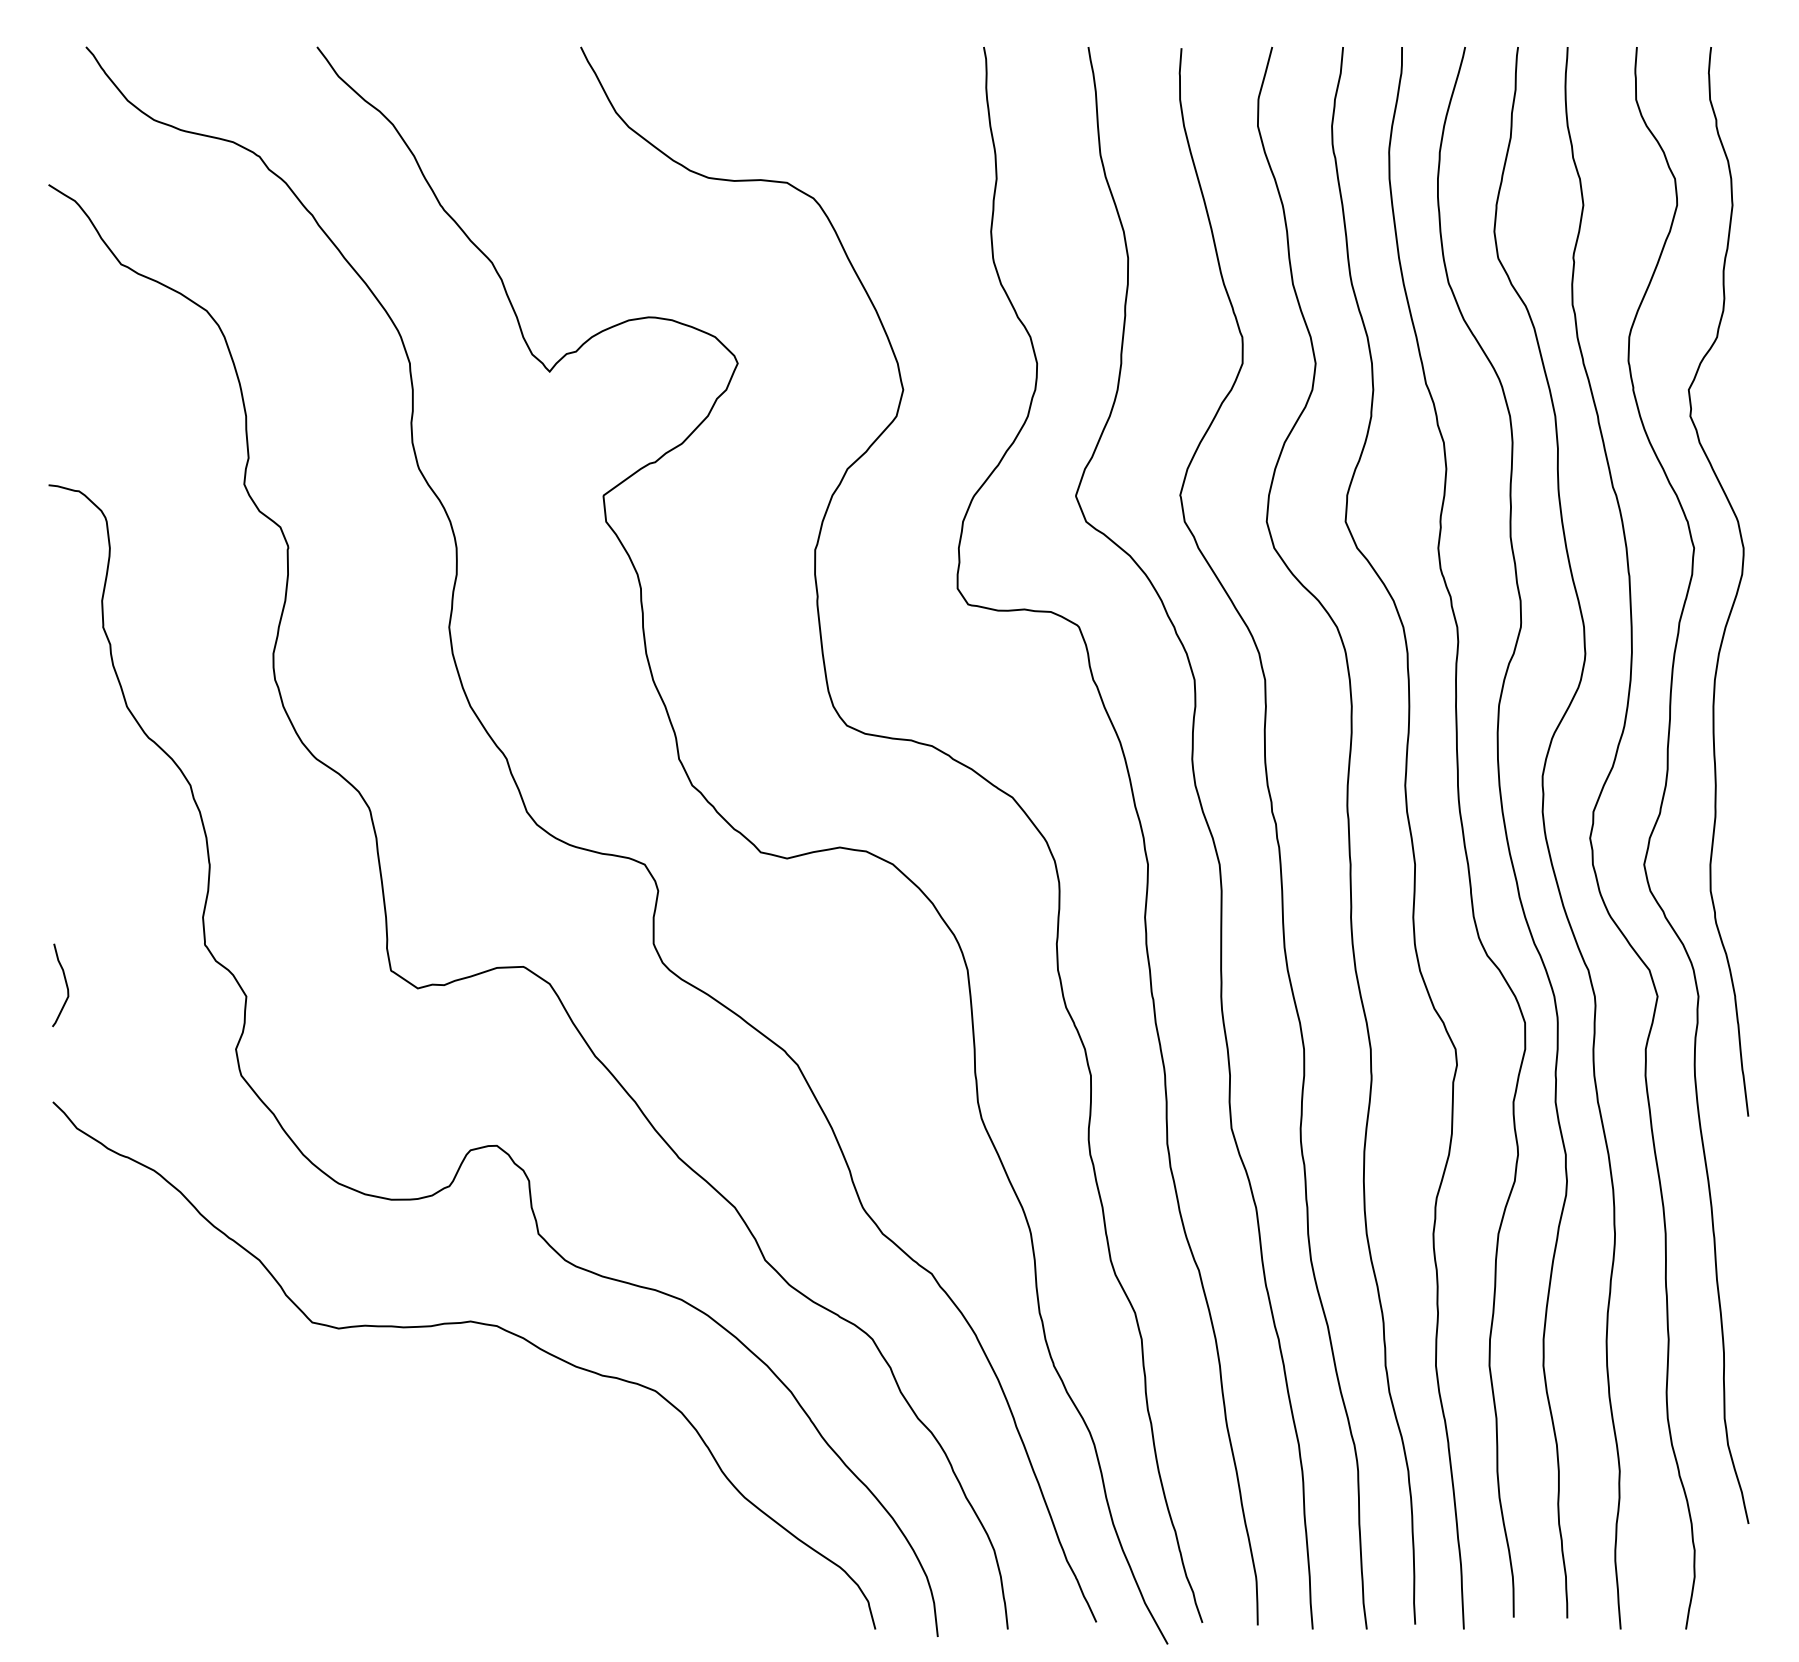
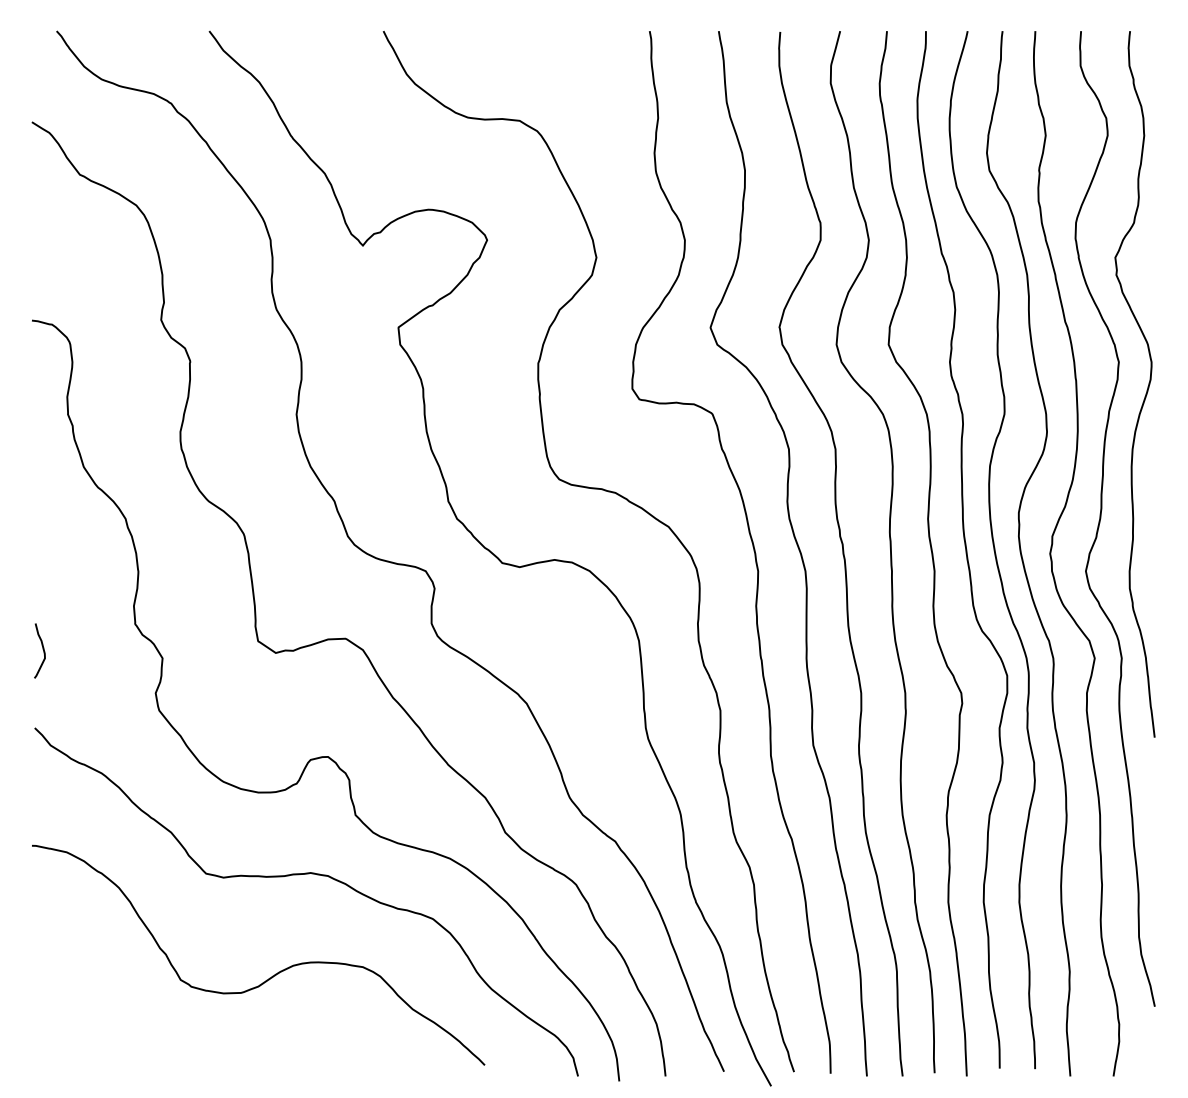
curve: (412, 1476) -> (272, 975), added

